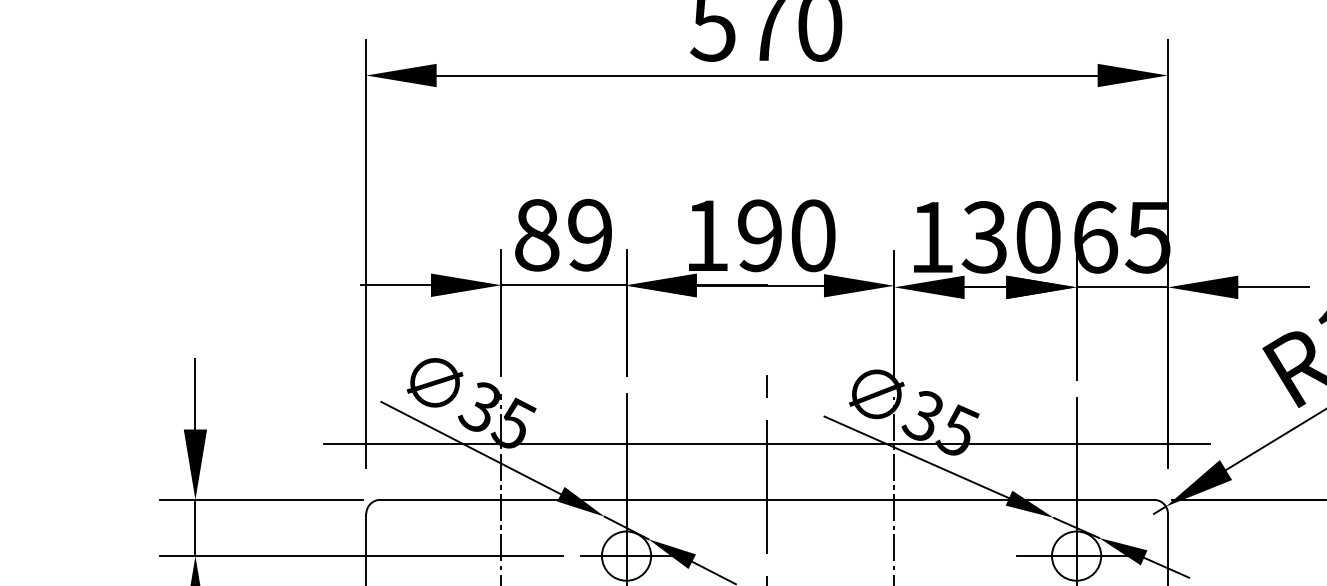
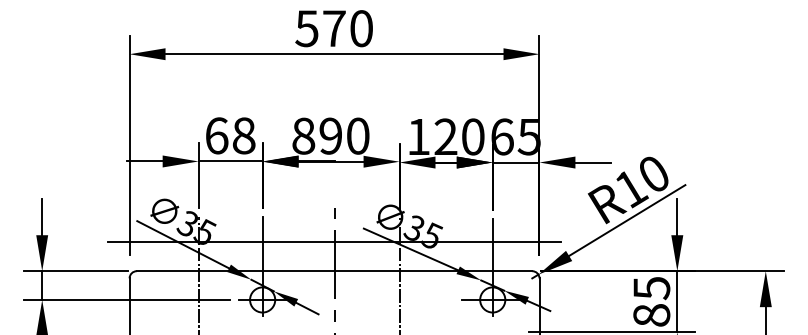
text: (563, 234) -> (230, 135), 89 -> 68
text: (706, 234) -> (303, 135), 190 -> 890
text: (984, 236) -> (445, 136), 130 -> 120

